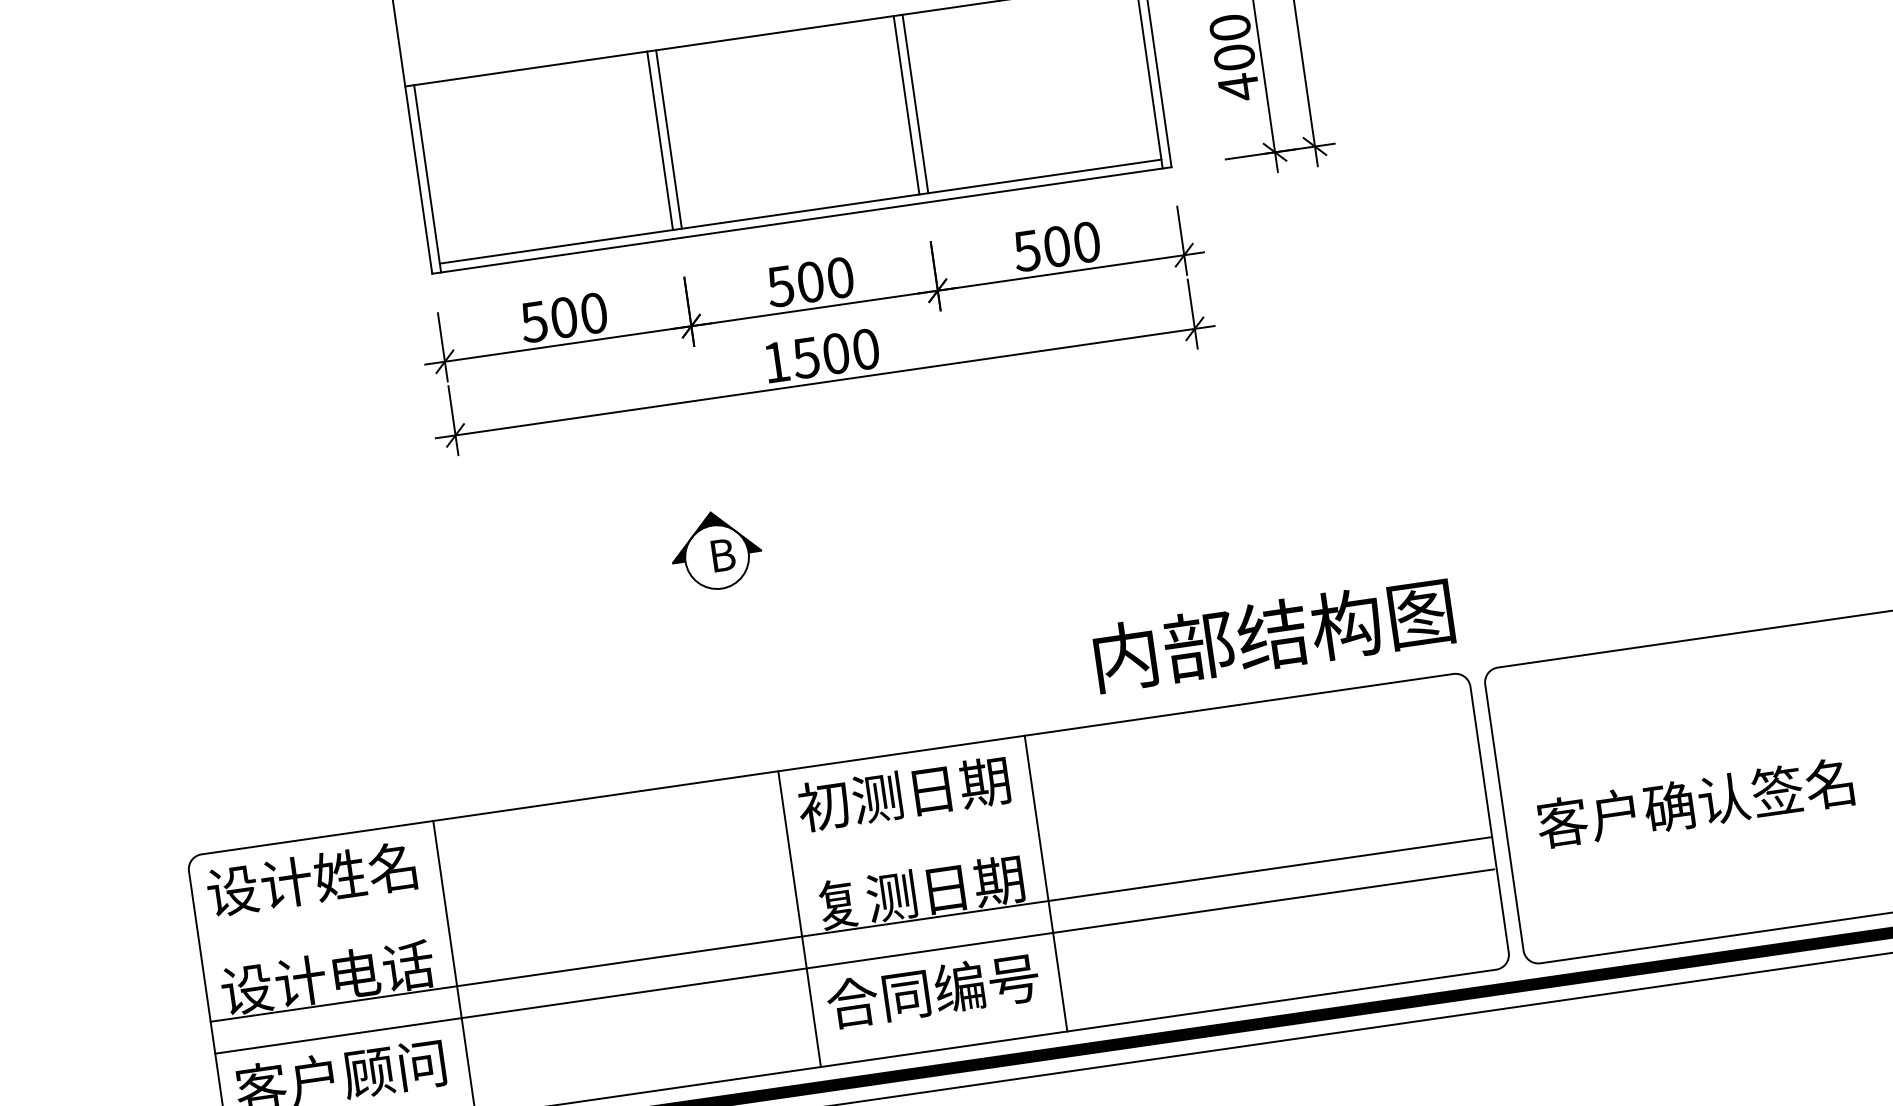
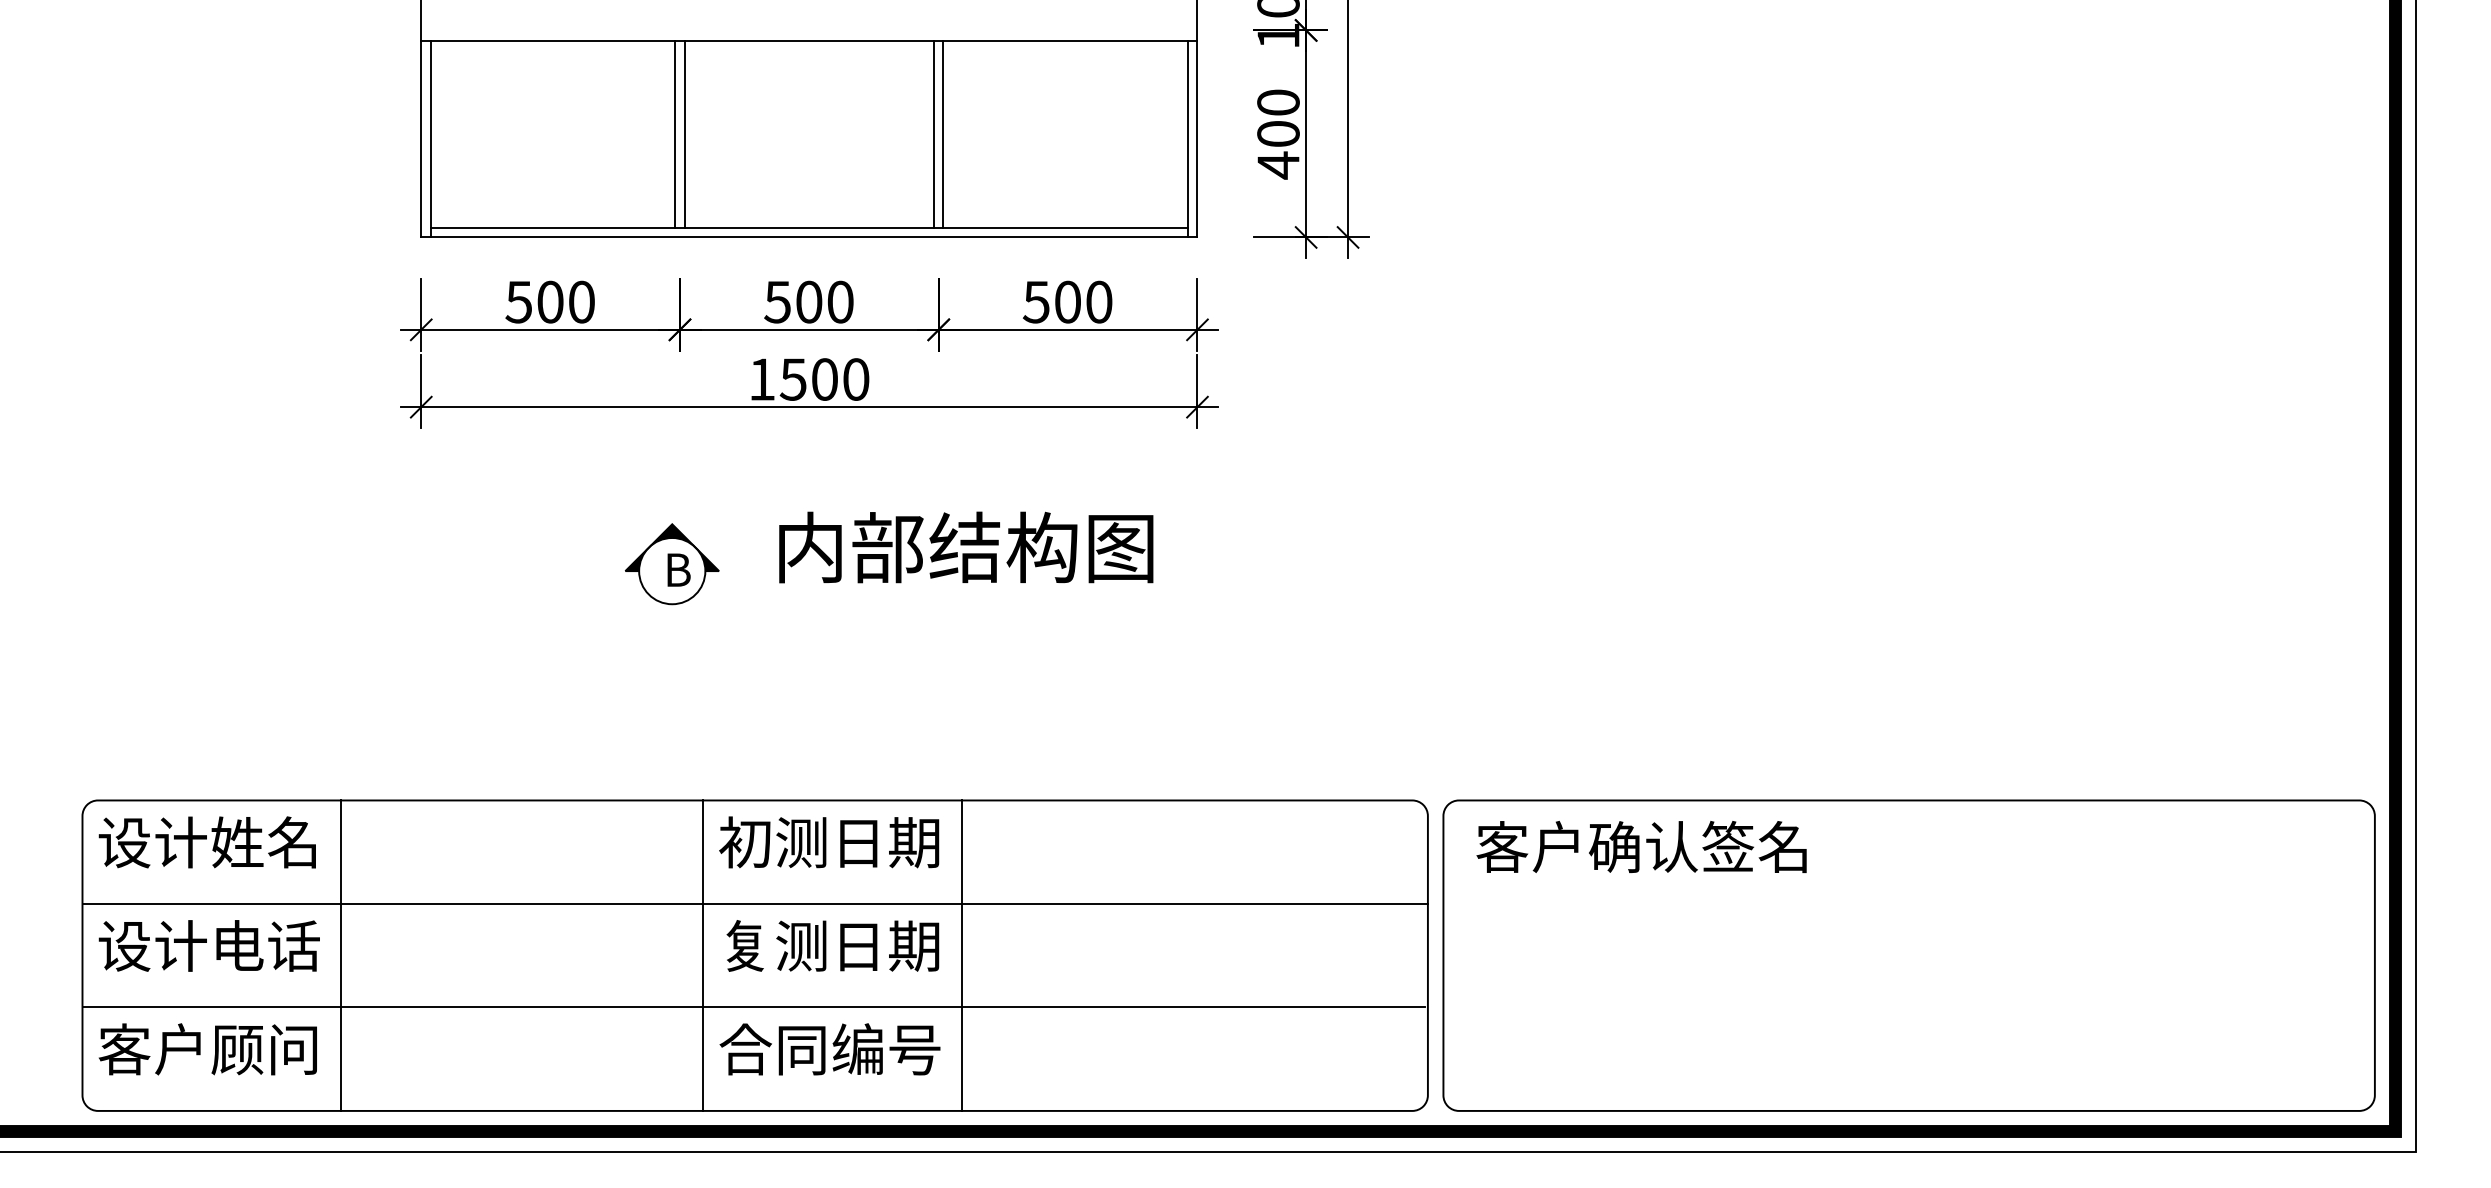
text: (1273, 634) -> (966, 547), moved
text: (1694, 802) -> (1641, 846), moved
line: (850, 929) -> (754, 903), moved

